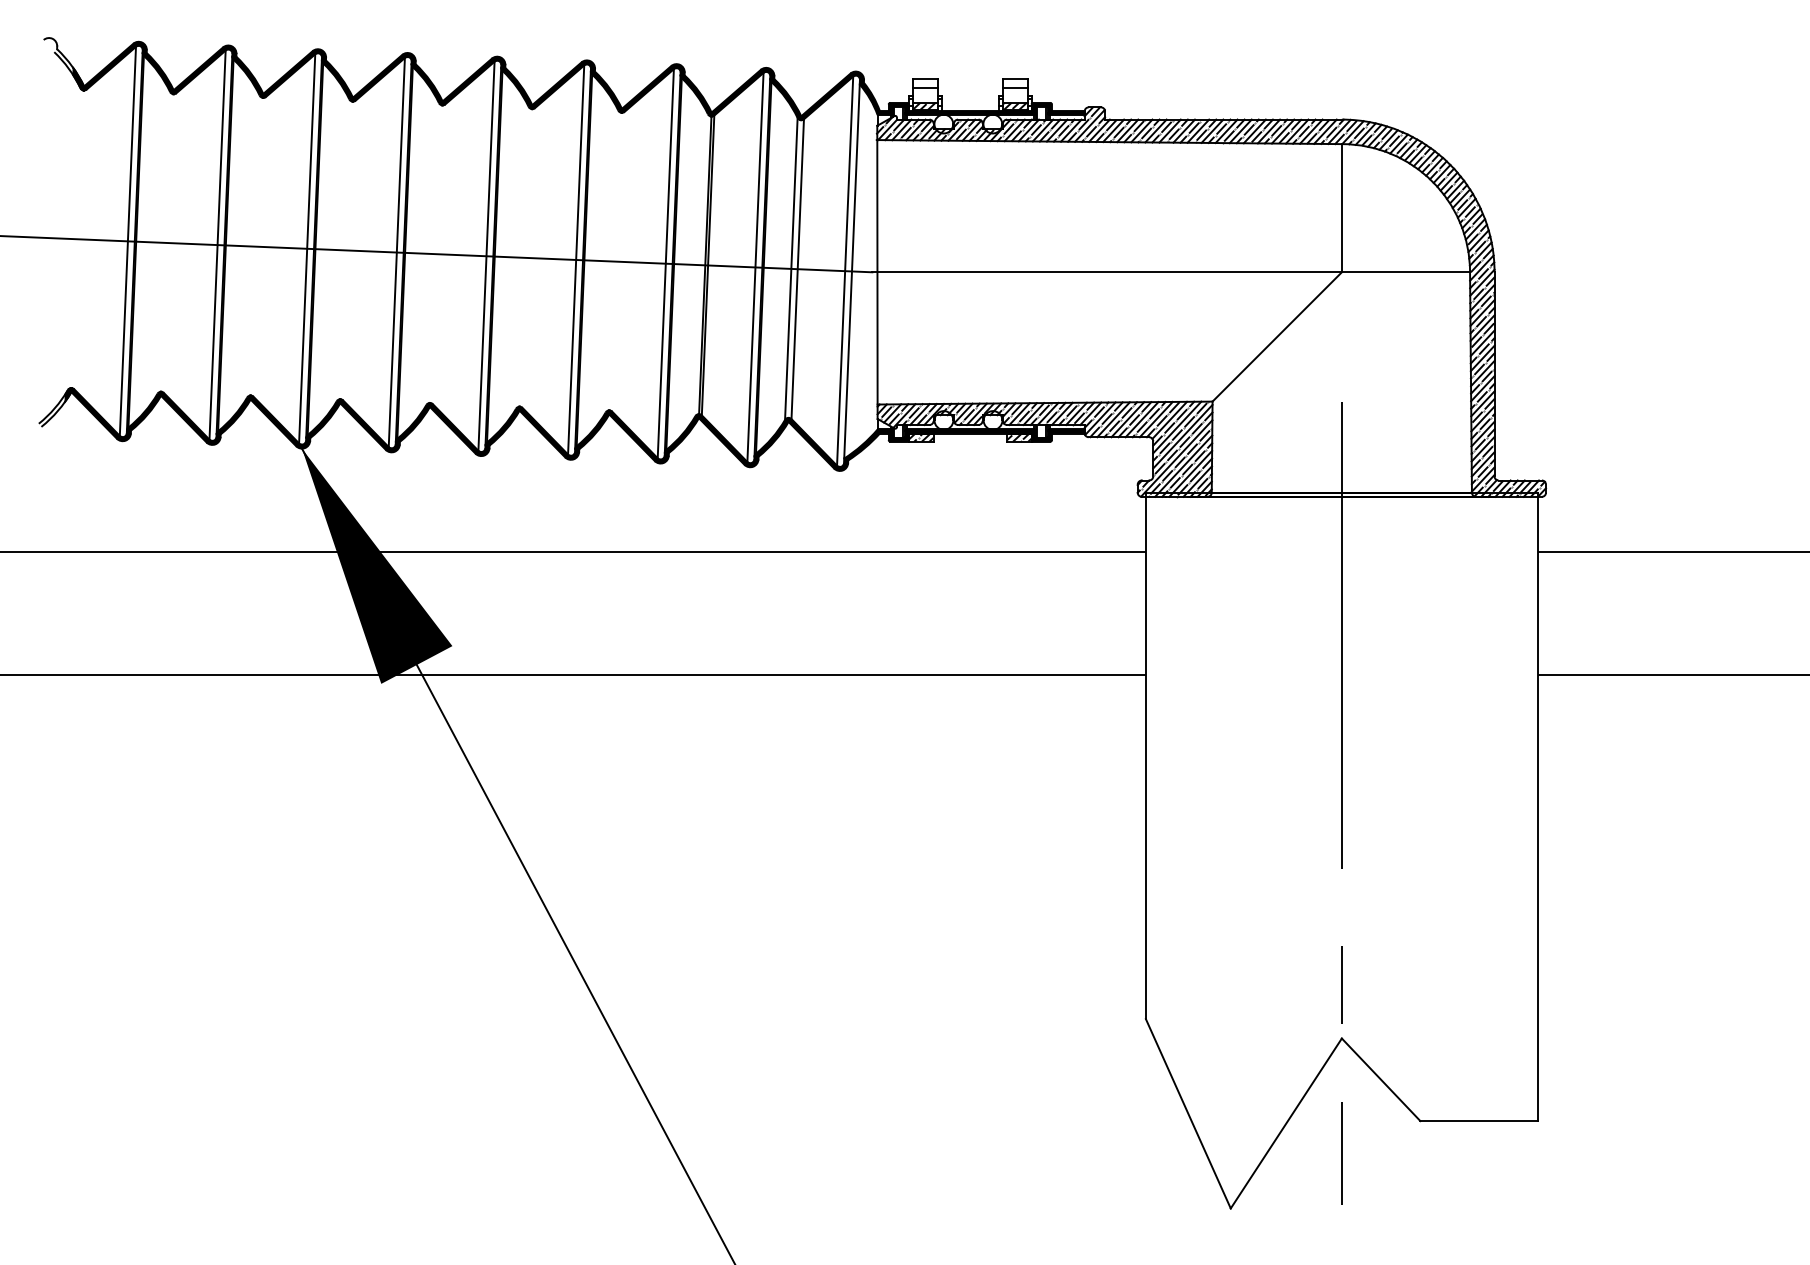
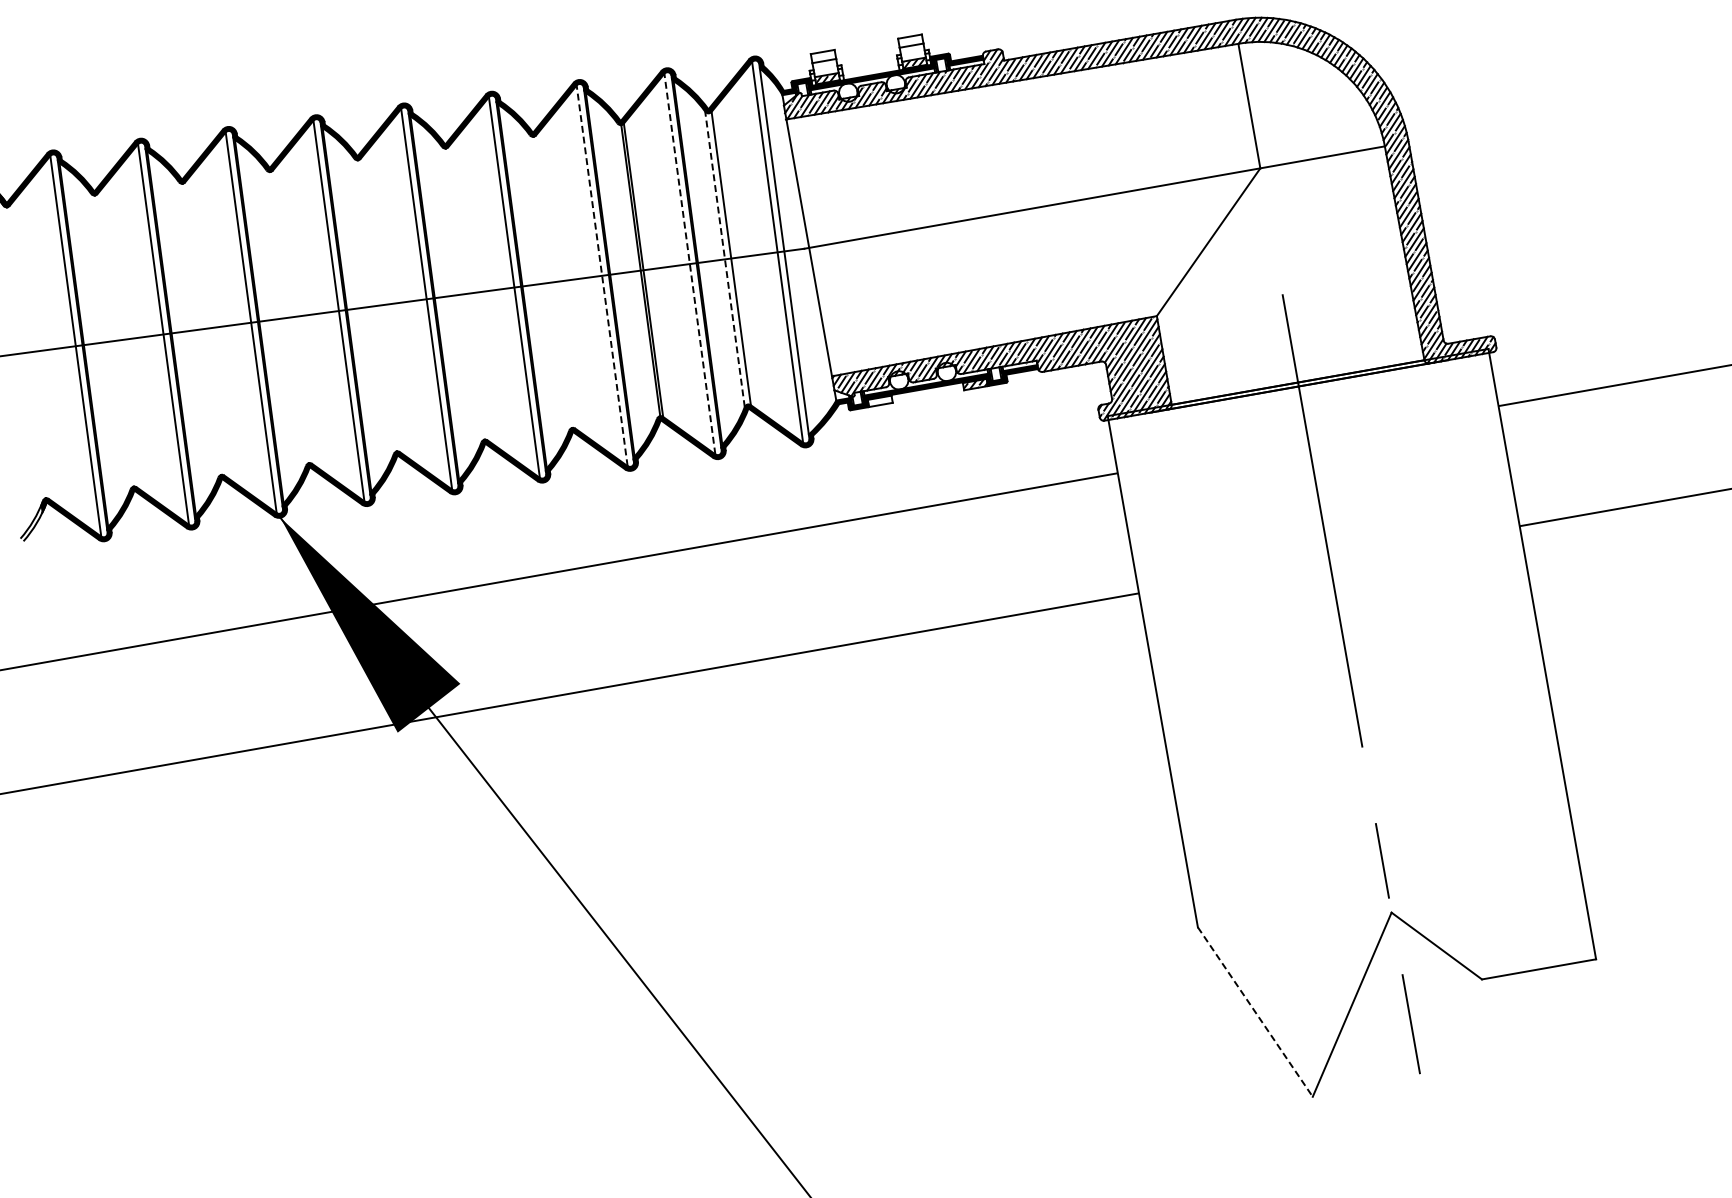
line: (665, 263) -> (601, 275), solid -> dashed
line: (755, 267) -> (689, 264), solid -> dashed
line: (791, 268) -> (725, 258), solid -> dashed
hatch: (921, 437) -> (880, 400), removed
line: (1188, 1113) -> (1255, 1011), solid -> dashed

